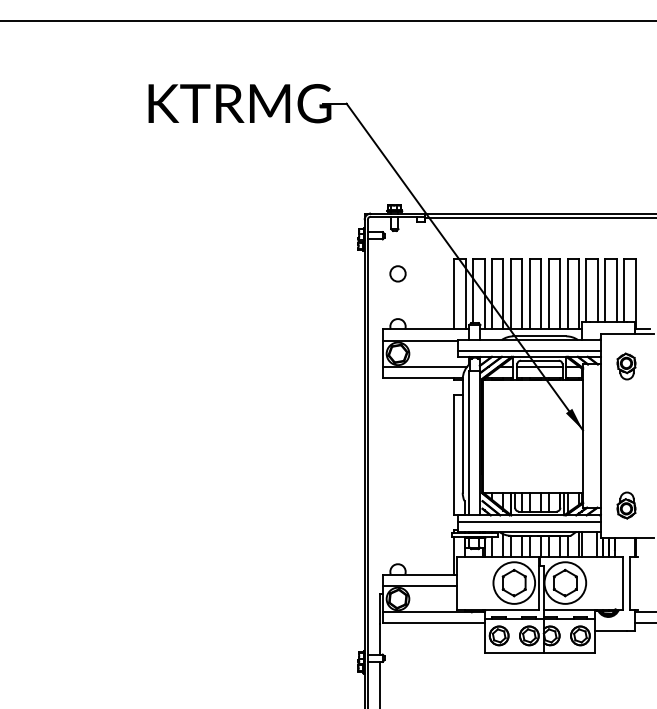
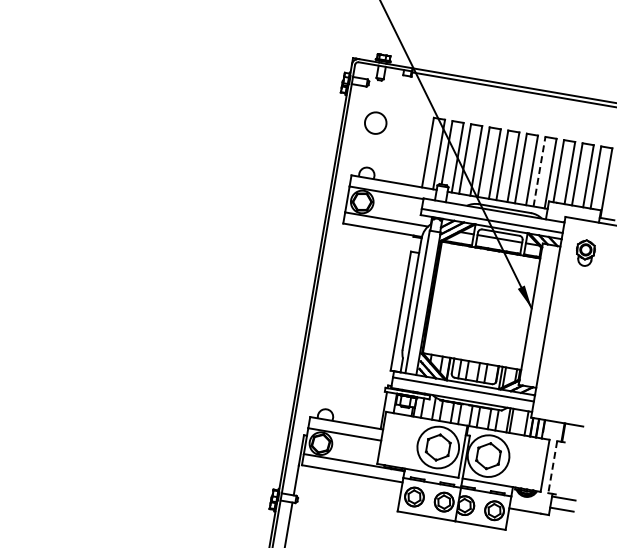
circle: (397, 273) -> (375, 122), size x1.4
line: (567, 293) -> (539, 171), solid -> dashed
part: (626, 505) -> (561, 389), removed
line: (630, 583) -> (552, 467), solid -> dashed

